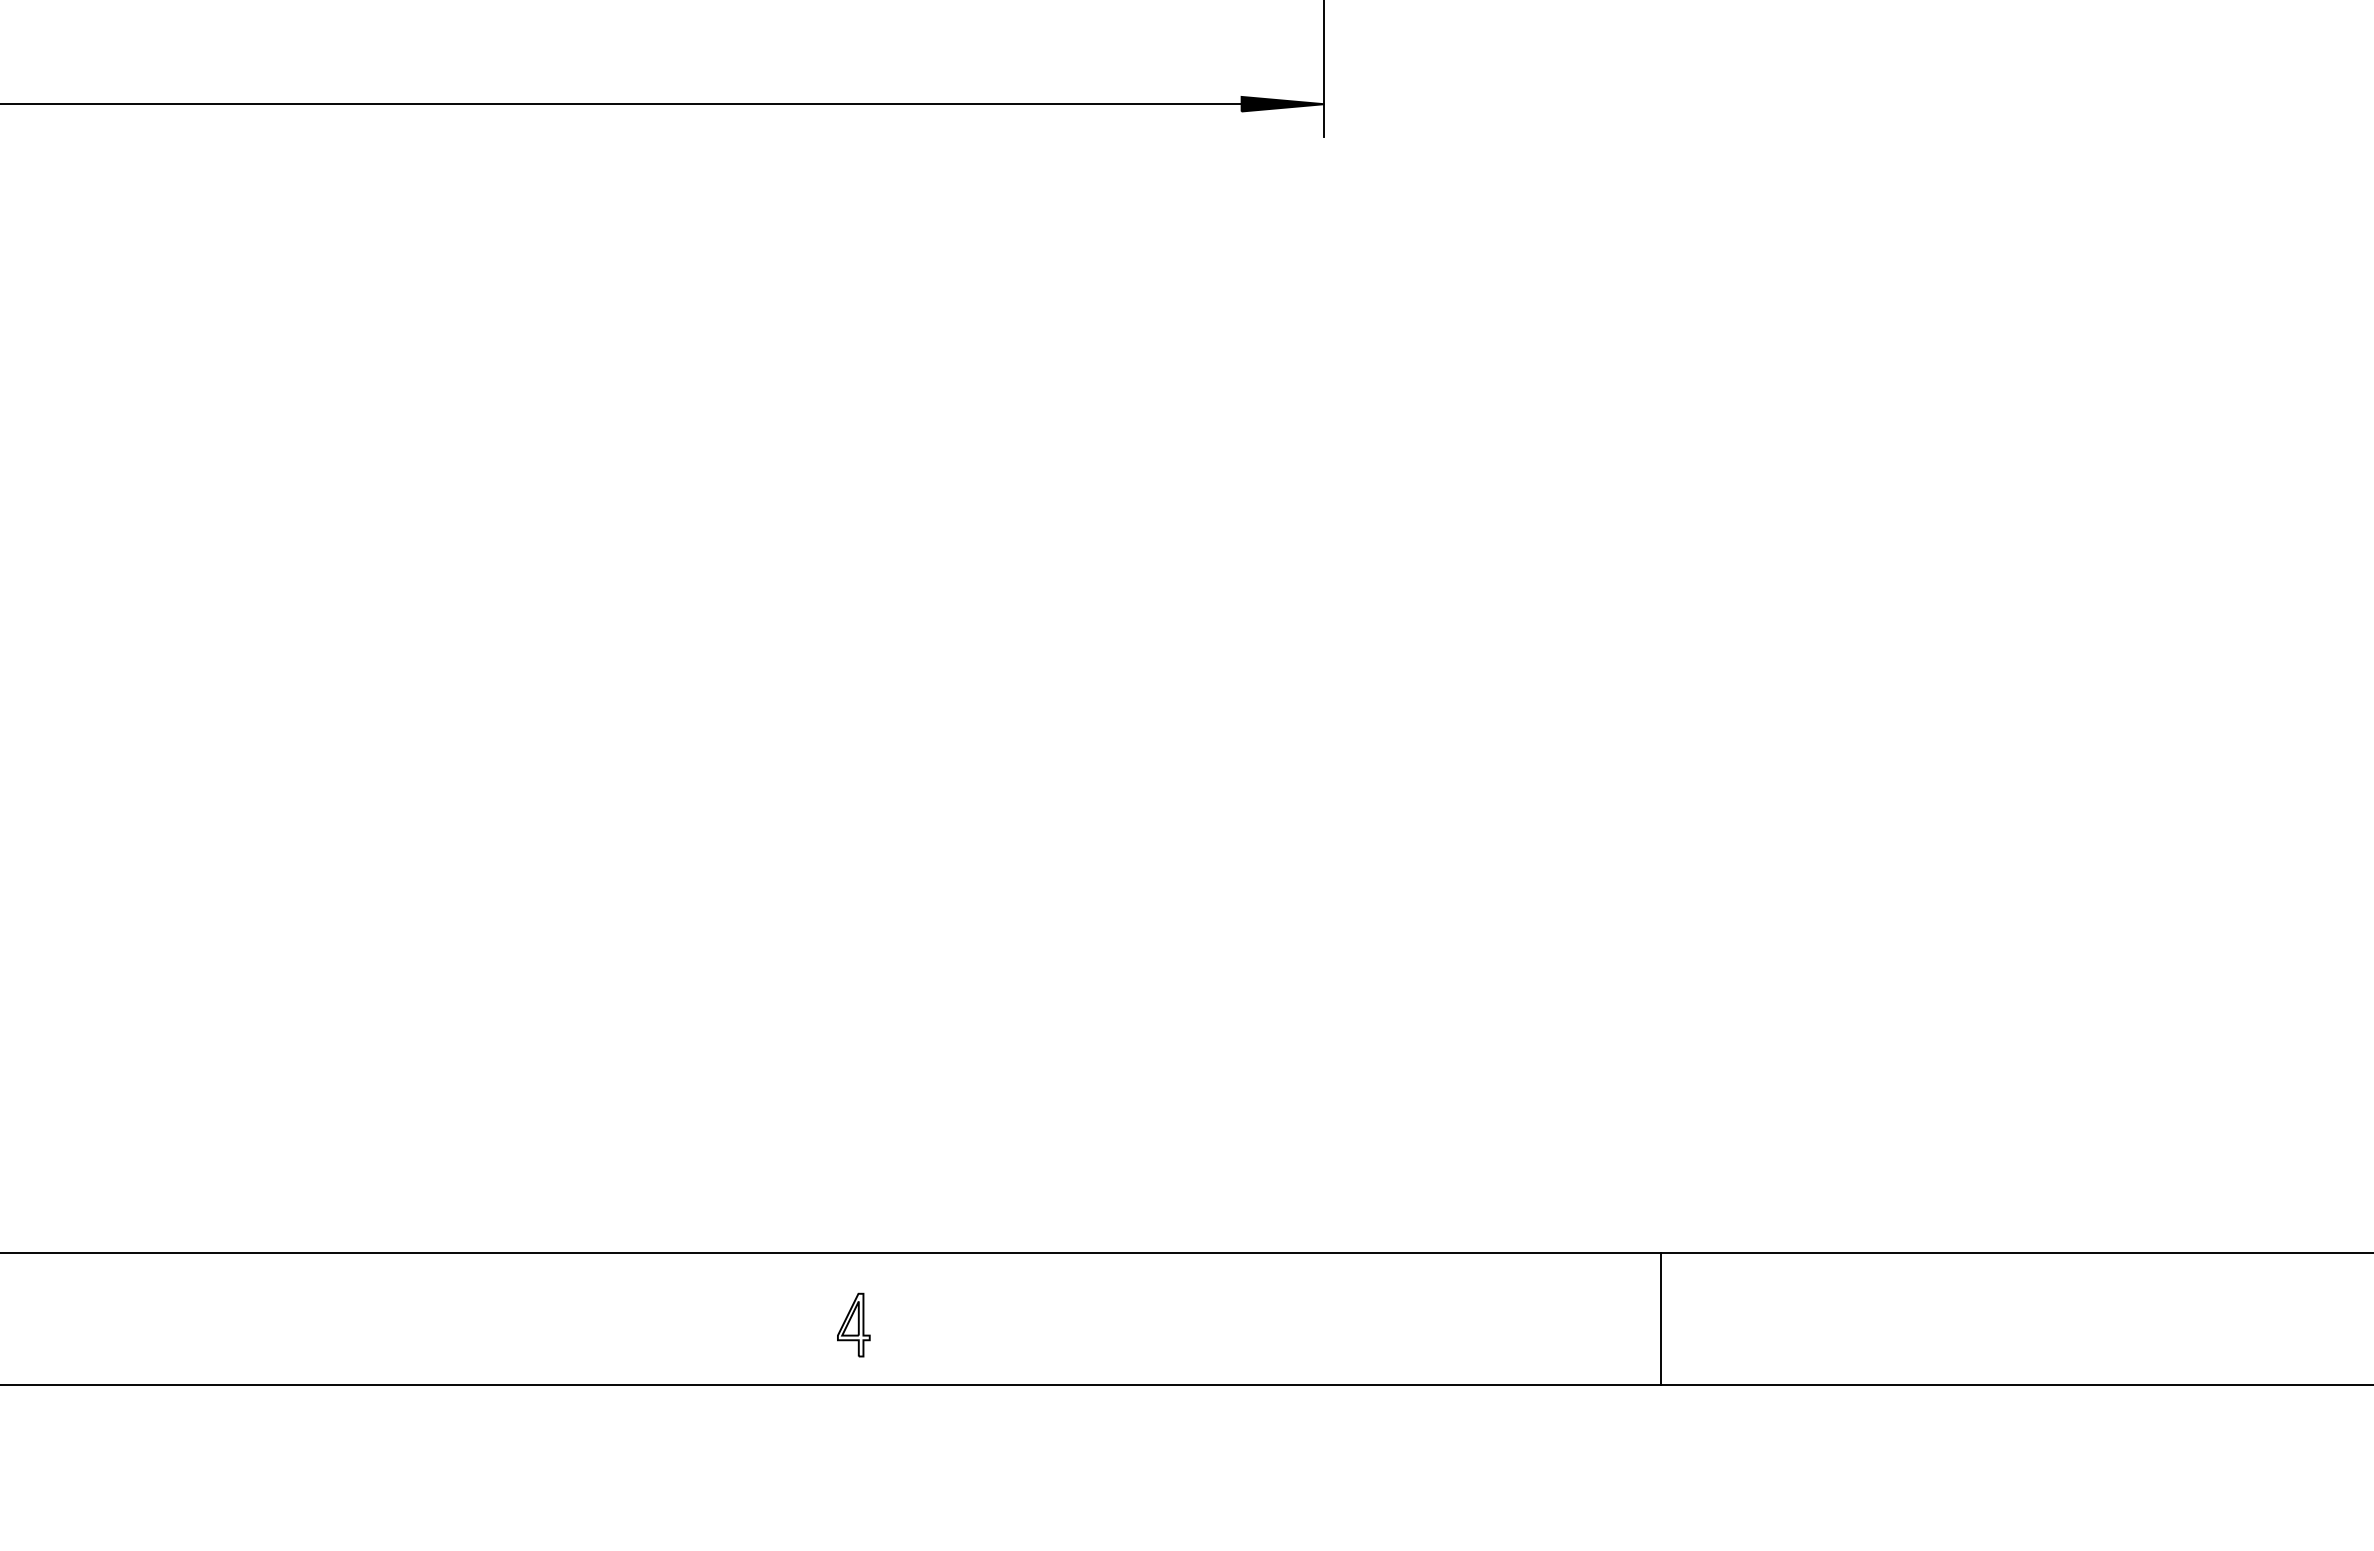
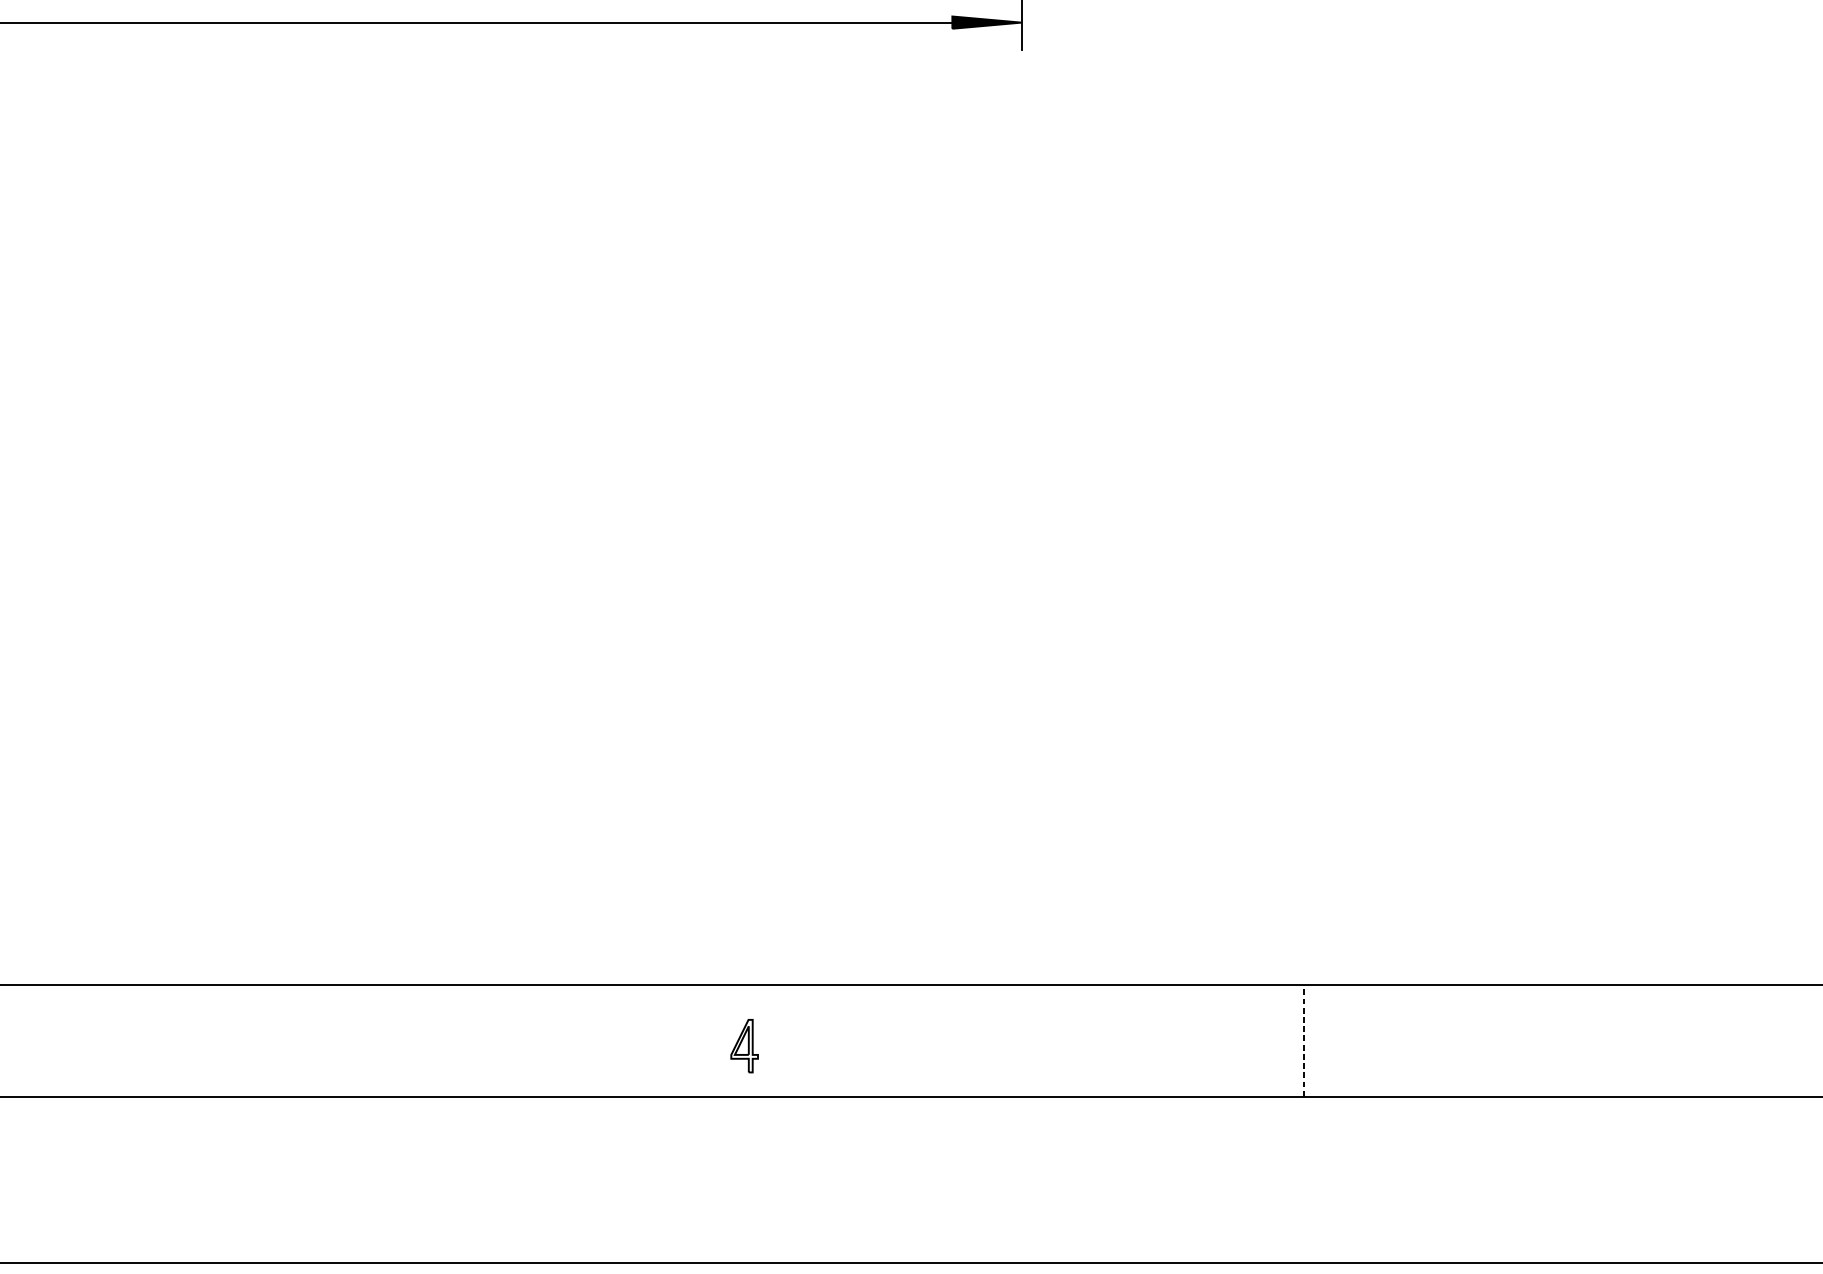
line: (1661, 1318) -> (1304, 1040), solid -> dashed
part: (853, 1324) -> (744, 1045), moved

